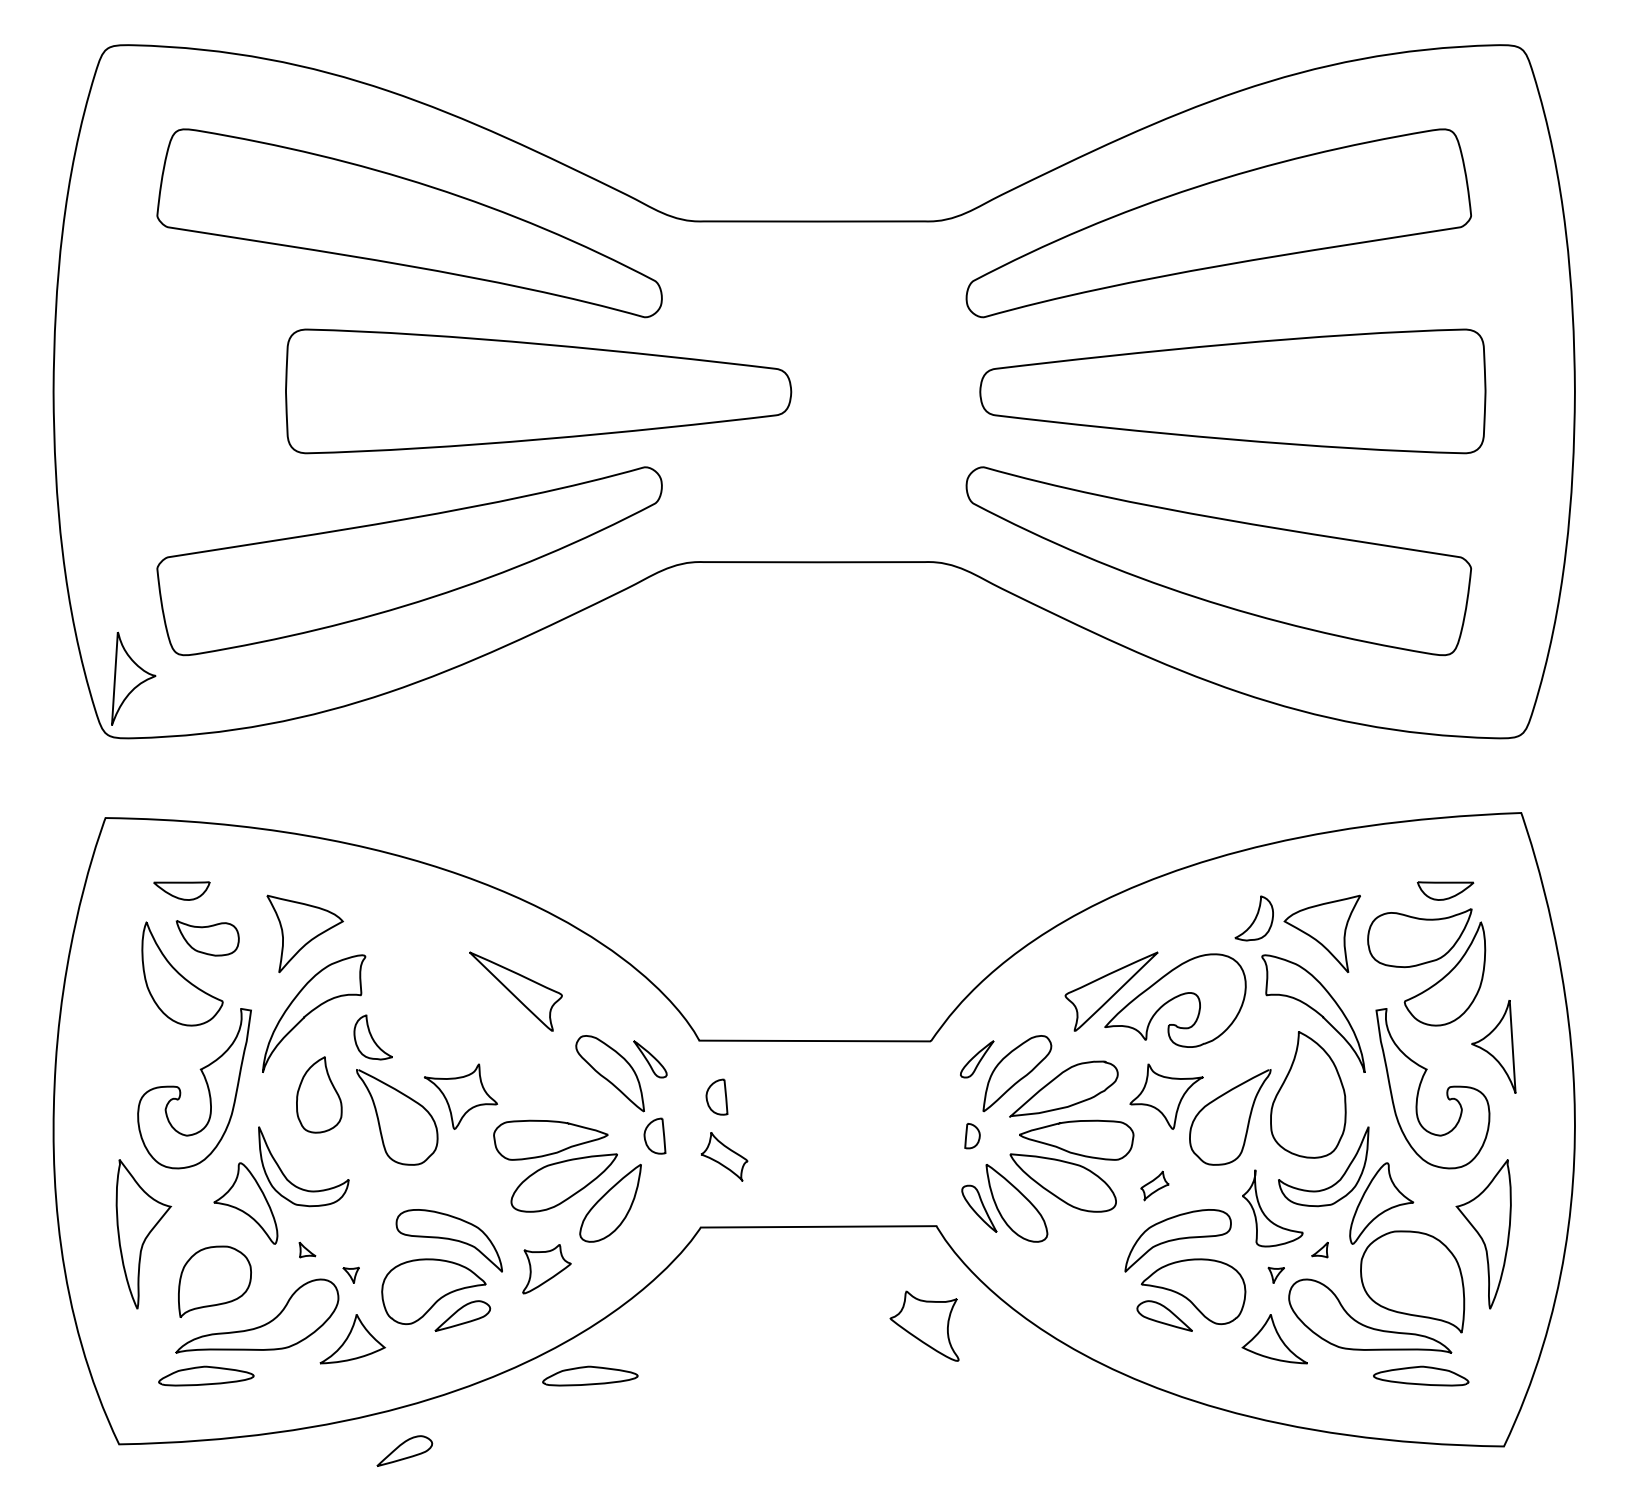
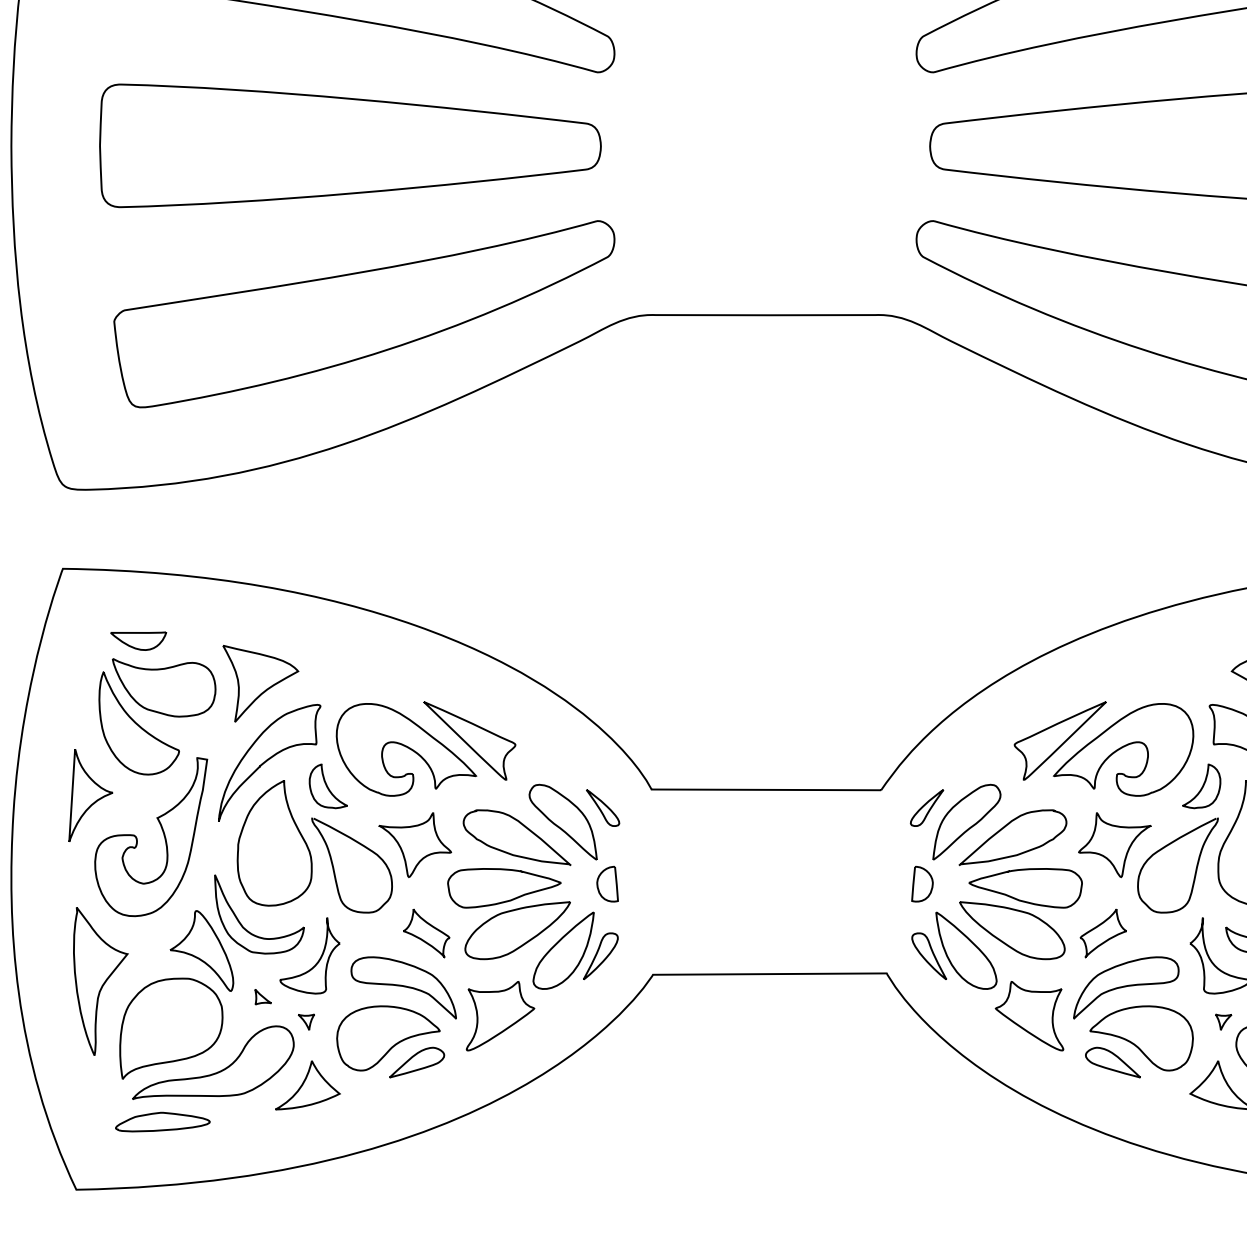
part: (538, 391) -> (350, 145), moved
part: (133, 678) -> (90, 795), moved
part: (1253, 918) -> (1200, 786), moved
part: (207, 938) -> (163, 688), size x1.67
part: (451, 1000) -> (405, 749), added
curve: (570, 1078) -> (523, 827), added
part: (319, 1094) -> (275, 842), size x1.67
part: (716, 1096) -> (668, 844), removed
part: (972, 1135) -> (922, 883), size x1.43
part: (724, 1156) -> (426, 933), moved
part: (1154, 1185) -> (1102, 933), size x1.67
part: (648, 1208) -> (601, 955), added
part: (362, 1213) -> (317, 960), added
part: (546, 1268) -> (500, 1015), size x1.43
part: (214, 1281) -> (170, 1028), size x1.43
part: (924, 1325) -> (1029, 1015), moved
part: (590, 1375) -> (543, 1121), removed
part: (404, 1450) -> (359, 1195), removed

